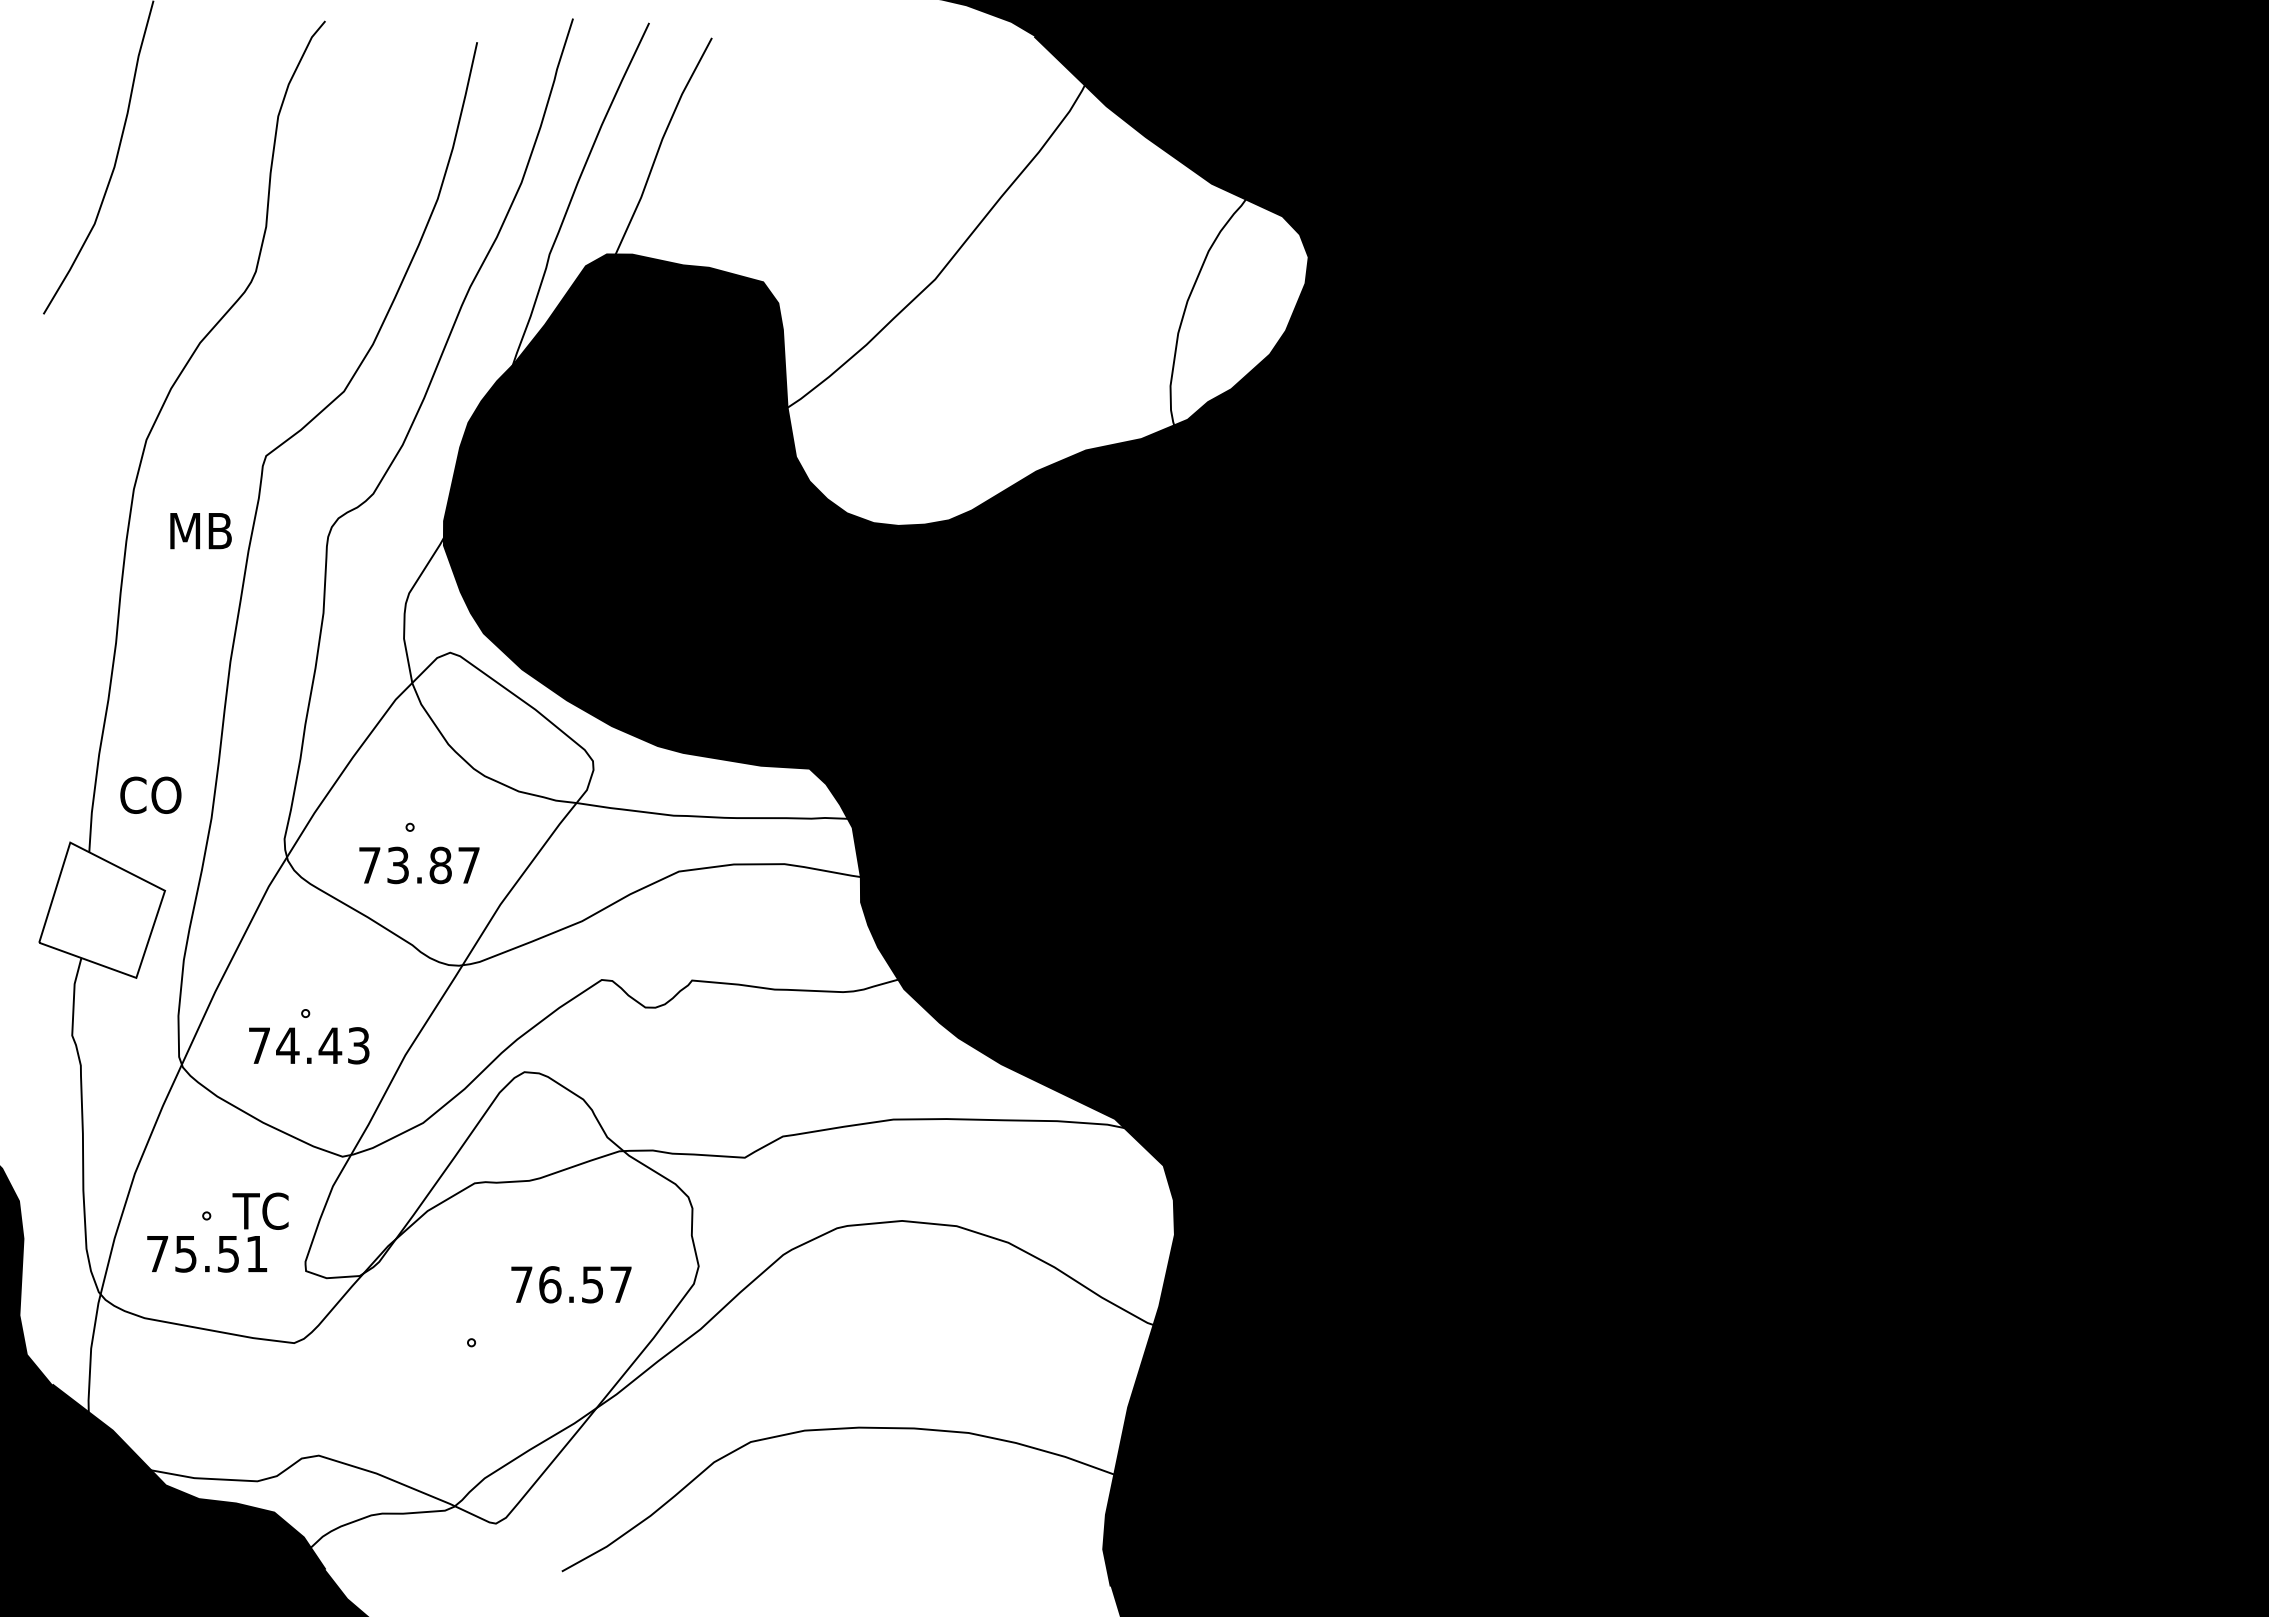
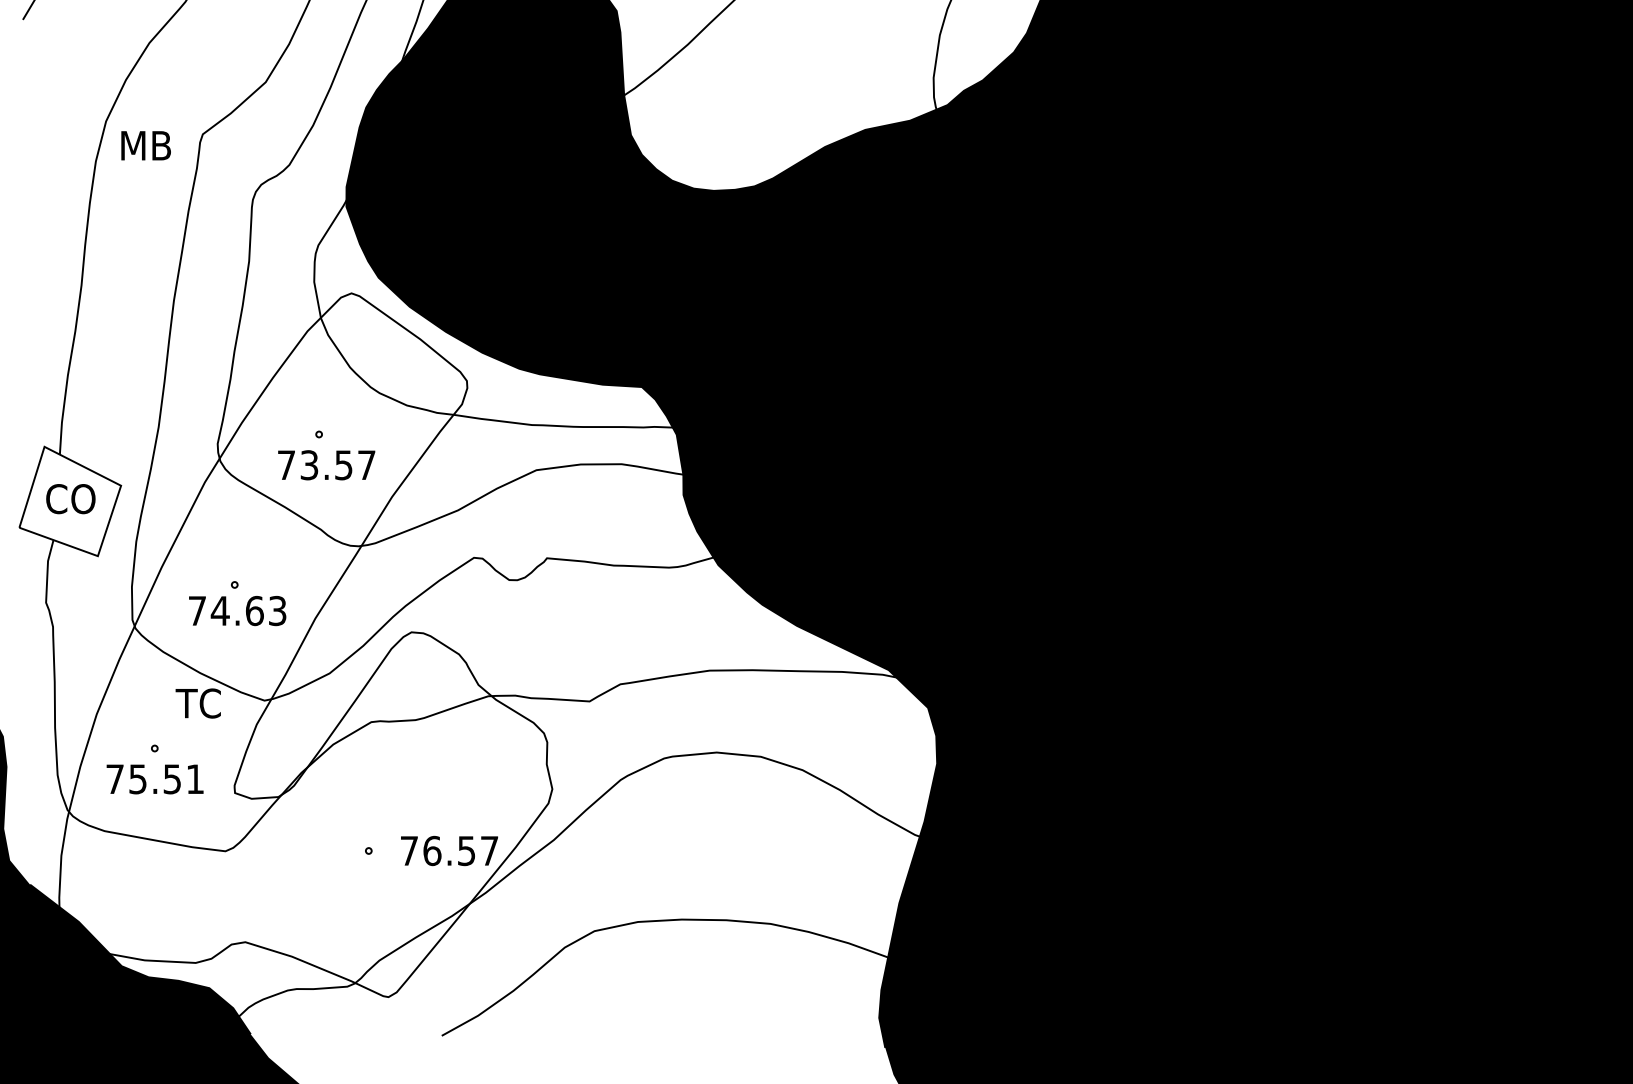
text: (200, 531) -> (145, 146), moved
text: (150, 794) -> (70, 498), moved
text: (440, 865) -> (343, 465), 73.87 -> 73.57
text: (330, 1045) -> (254, 610), 74.43 -> 74.63
text: (260, 1210) -> (198, 702), moved
text: (571, 1284) -> (449, 850), moved

